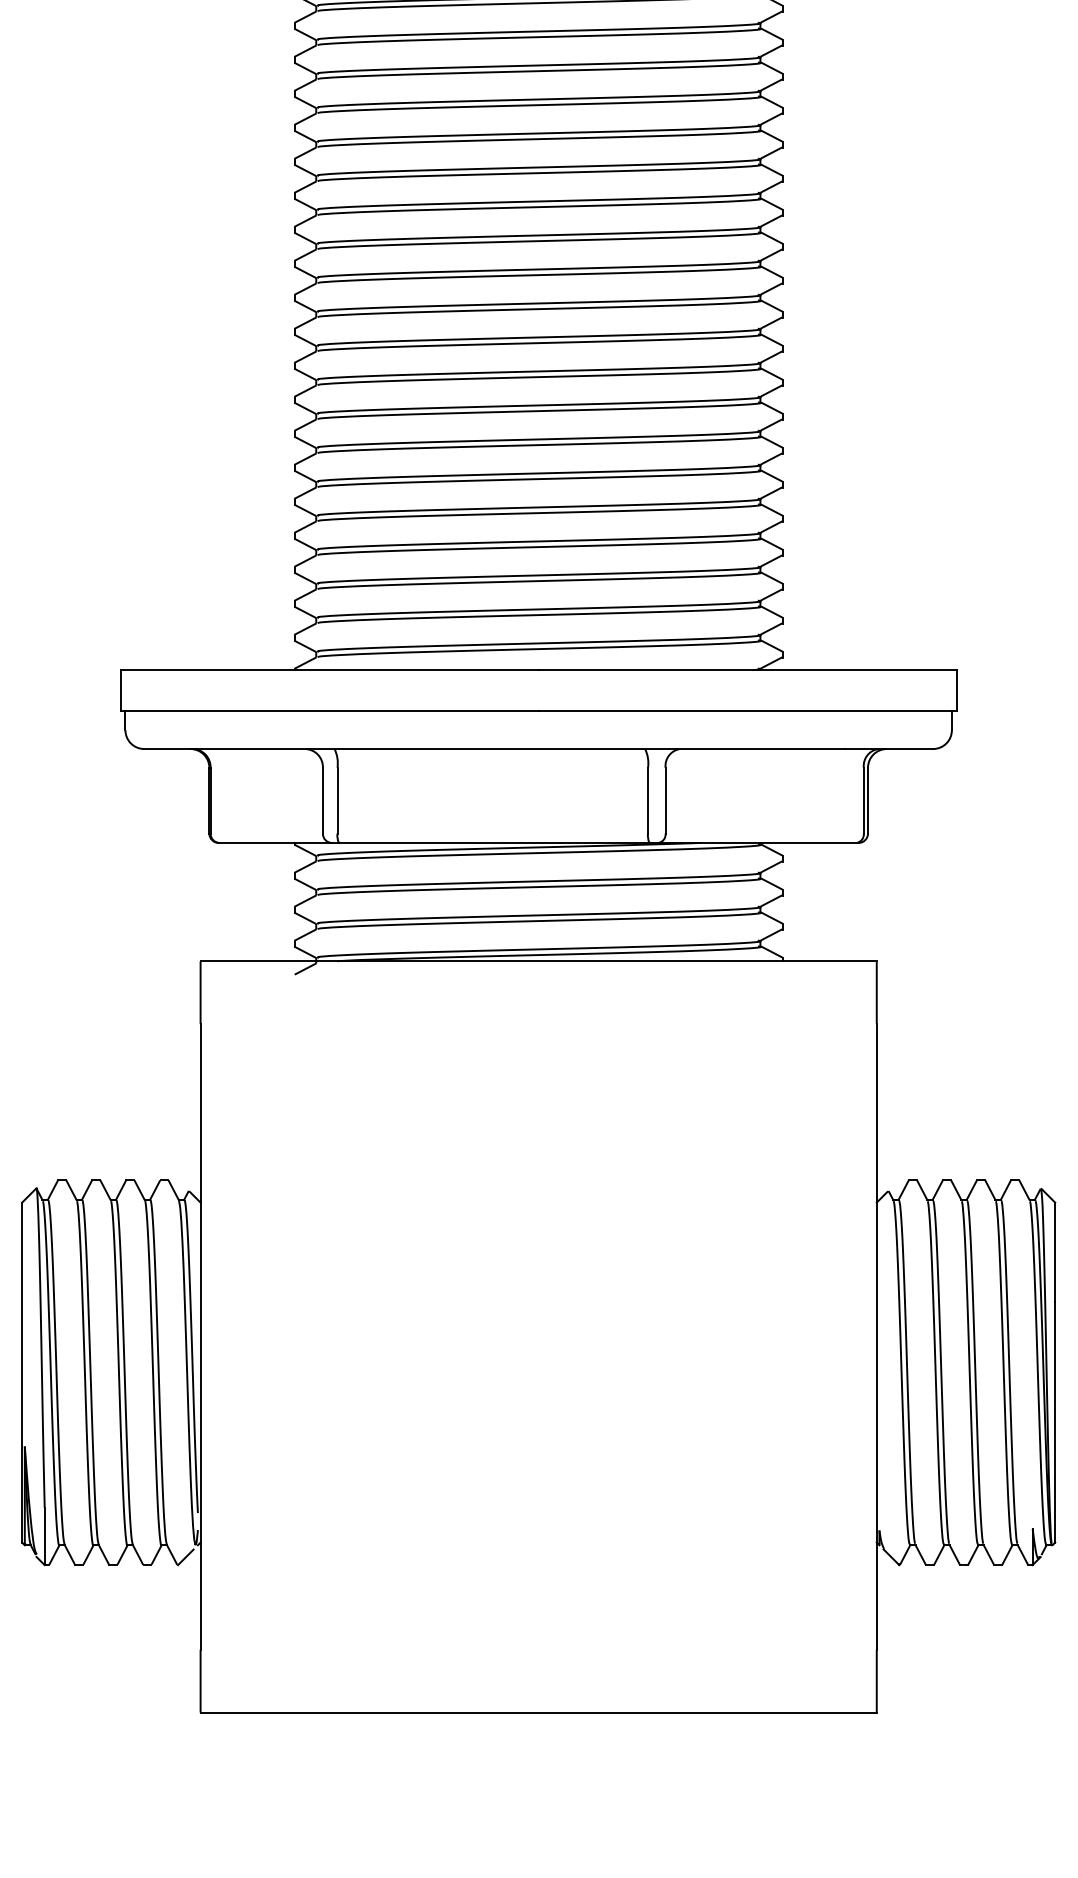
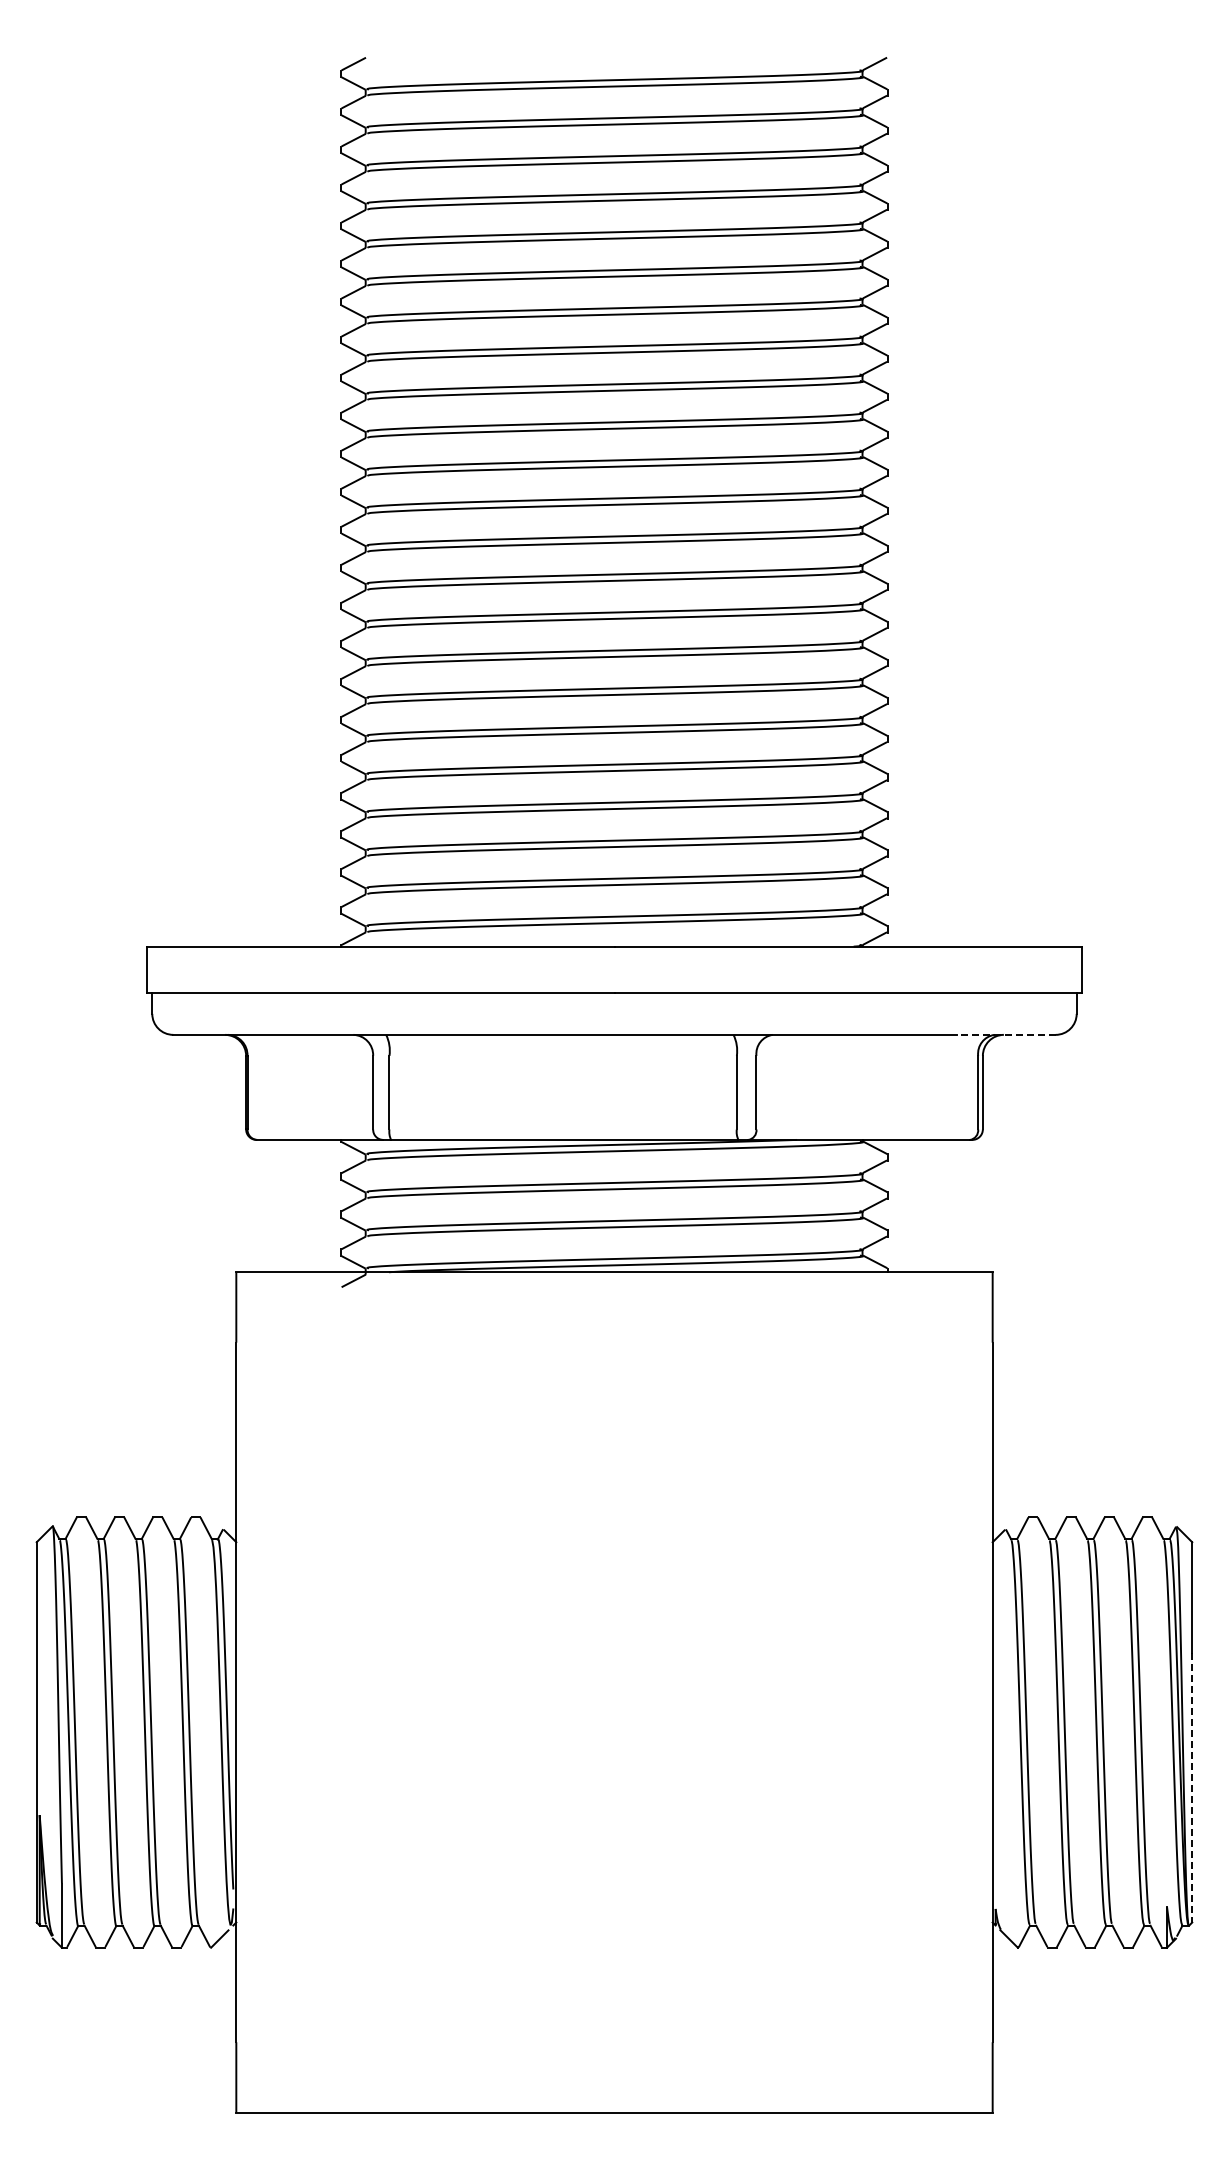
line: (888, 748) -> (1005, 1034), solid -> dashed
line: (1055, 1422) -> (1192, 1788), solid -> dashed

